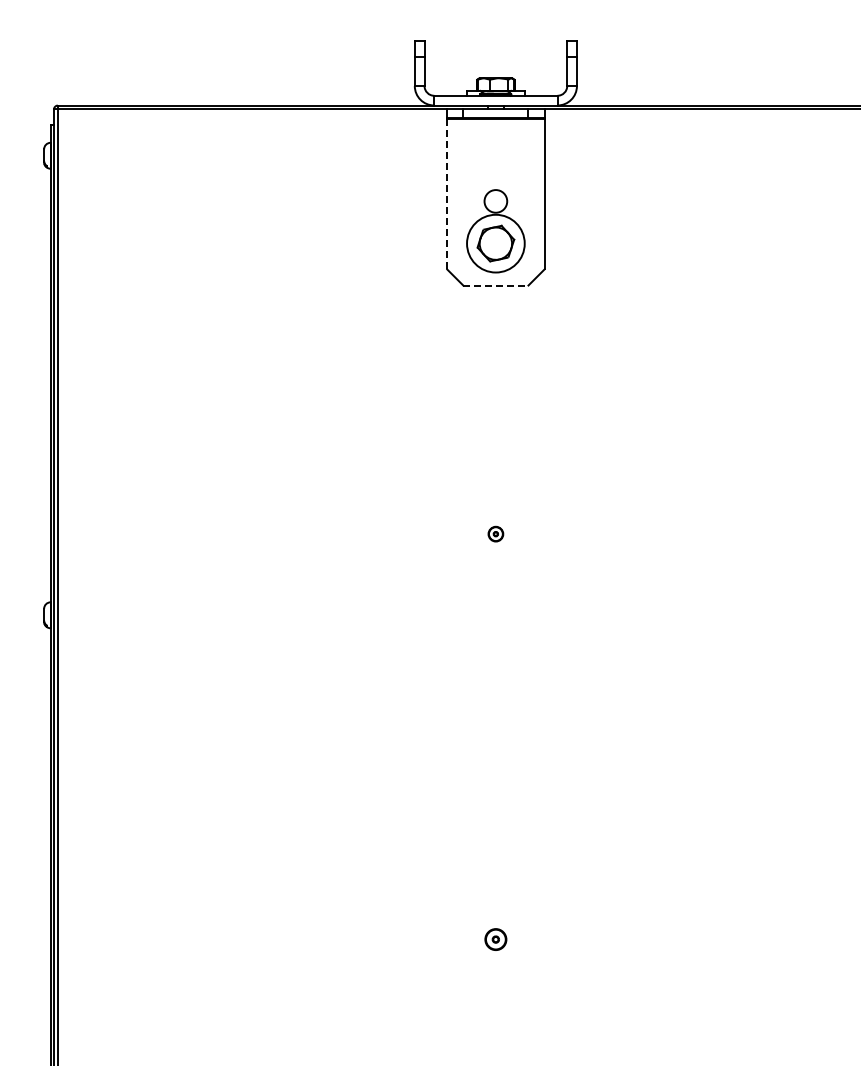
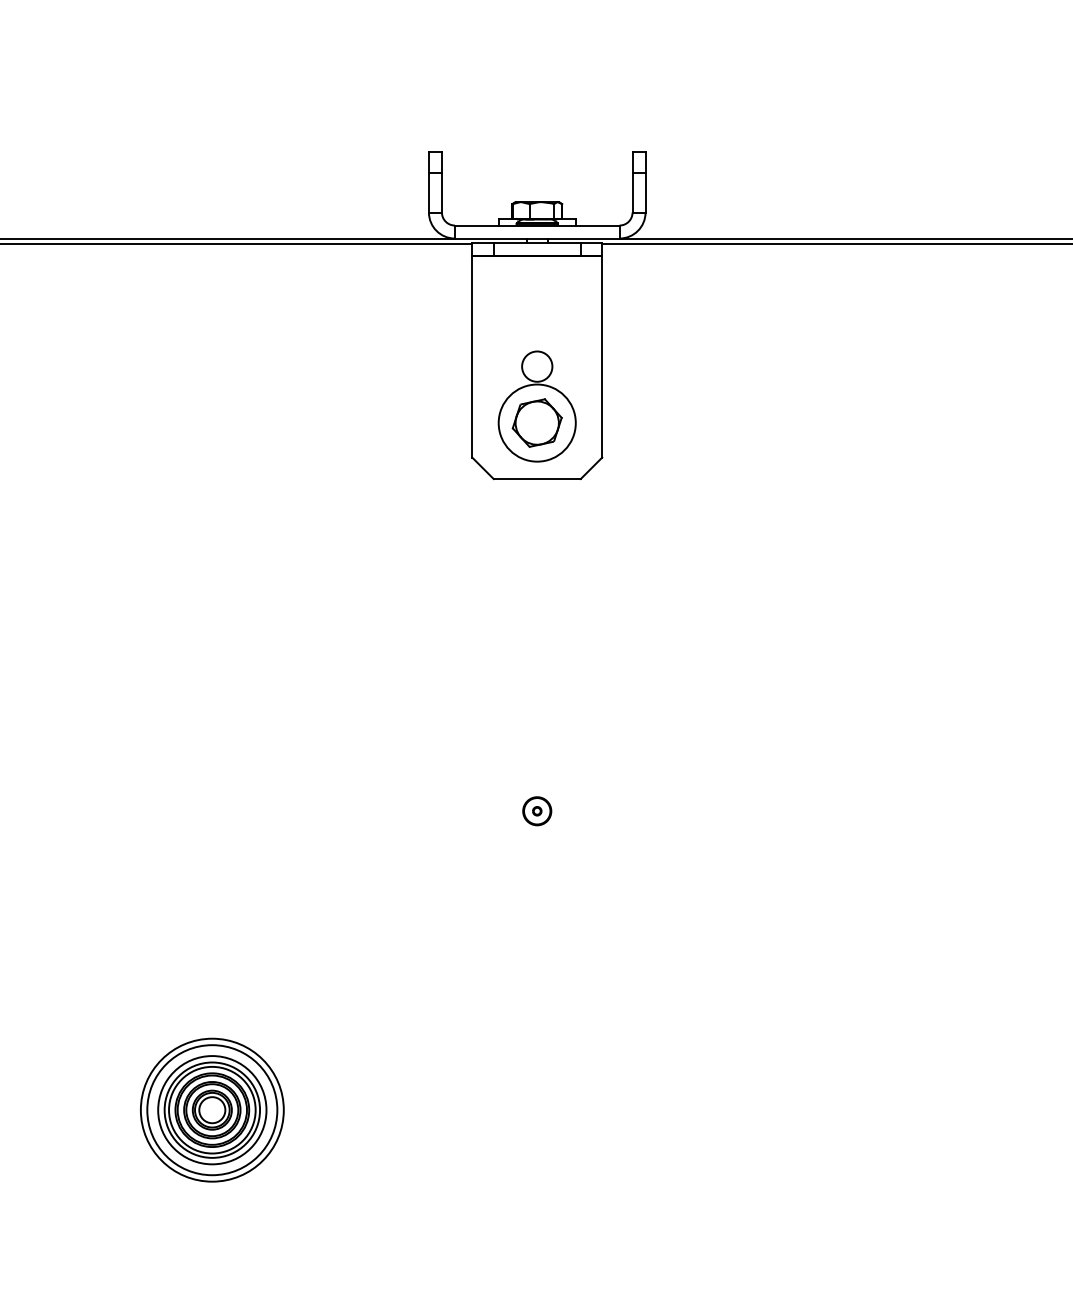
line: (447, 194) -> (472, 357), dashed -> solid
line: (495, 285) -> (536, 478), dashed -> solid
part: (495, 533) -> (536, 810), size x1.43
part: (252, 757) -> (212, 1109), added

